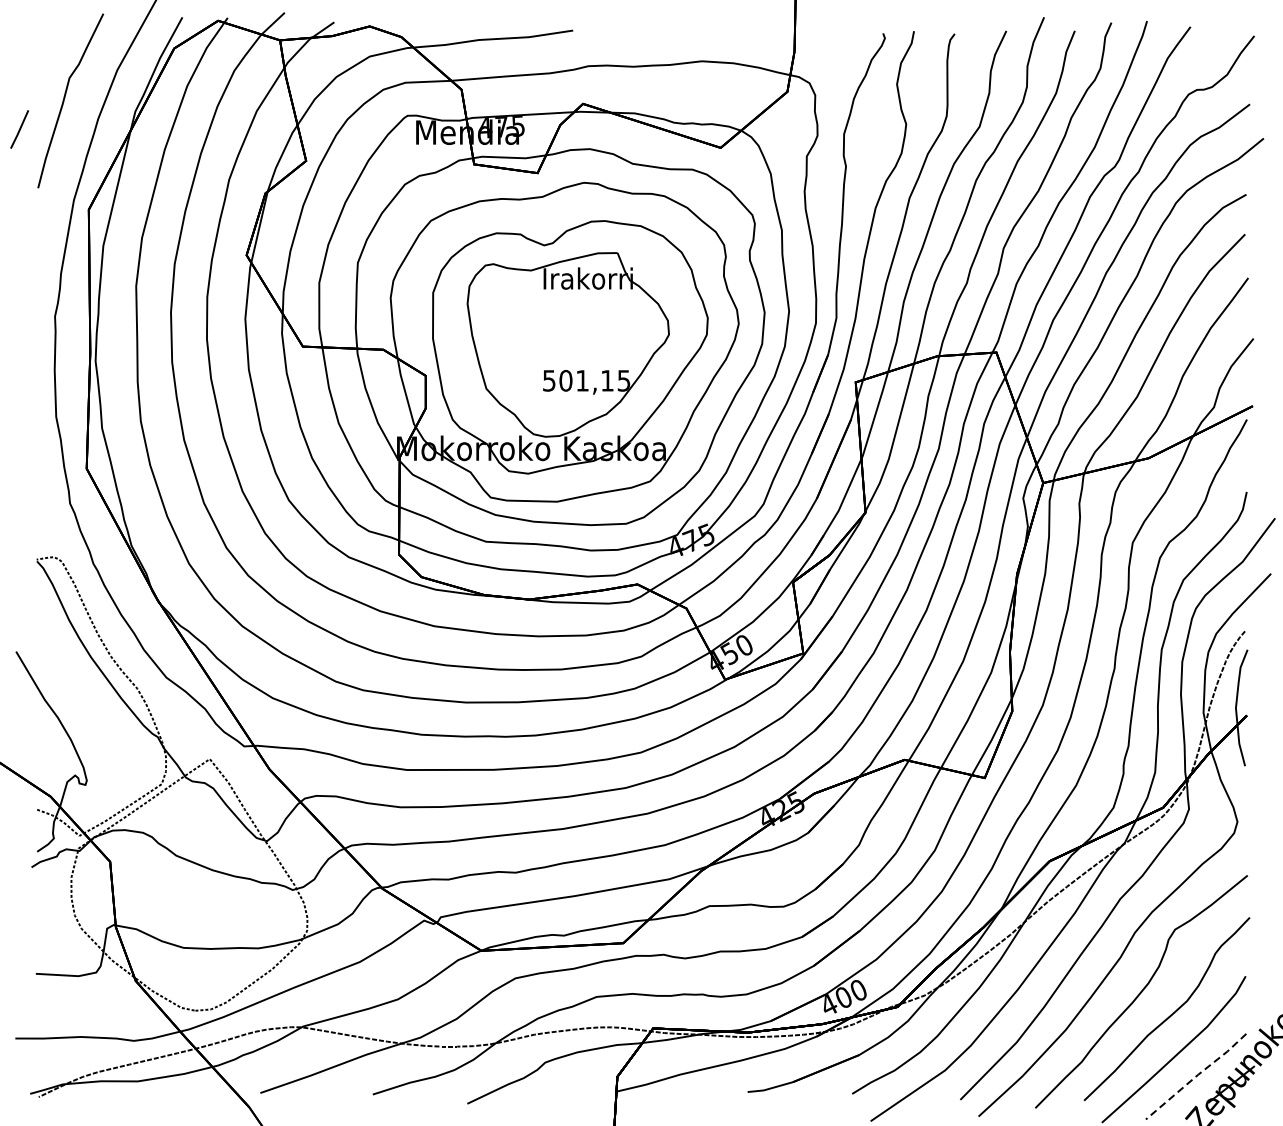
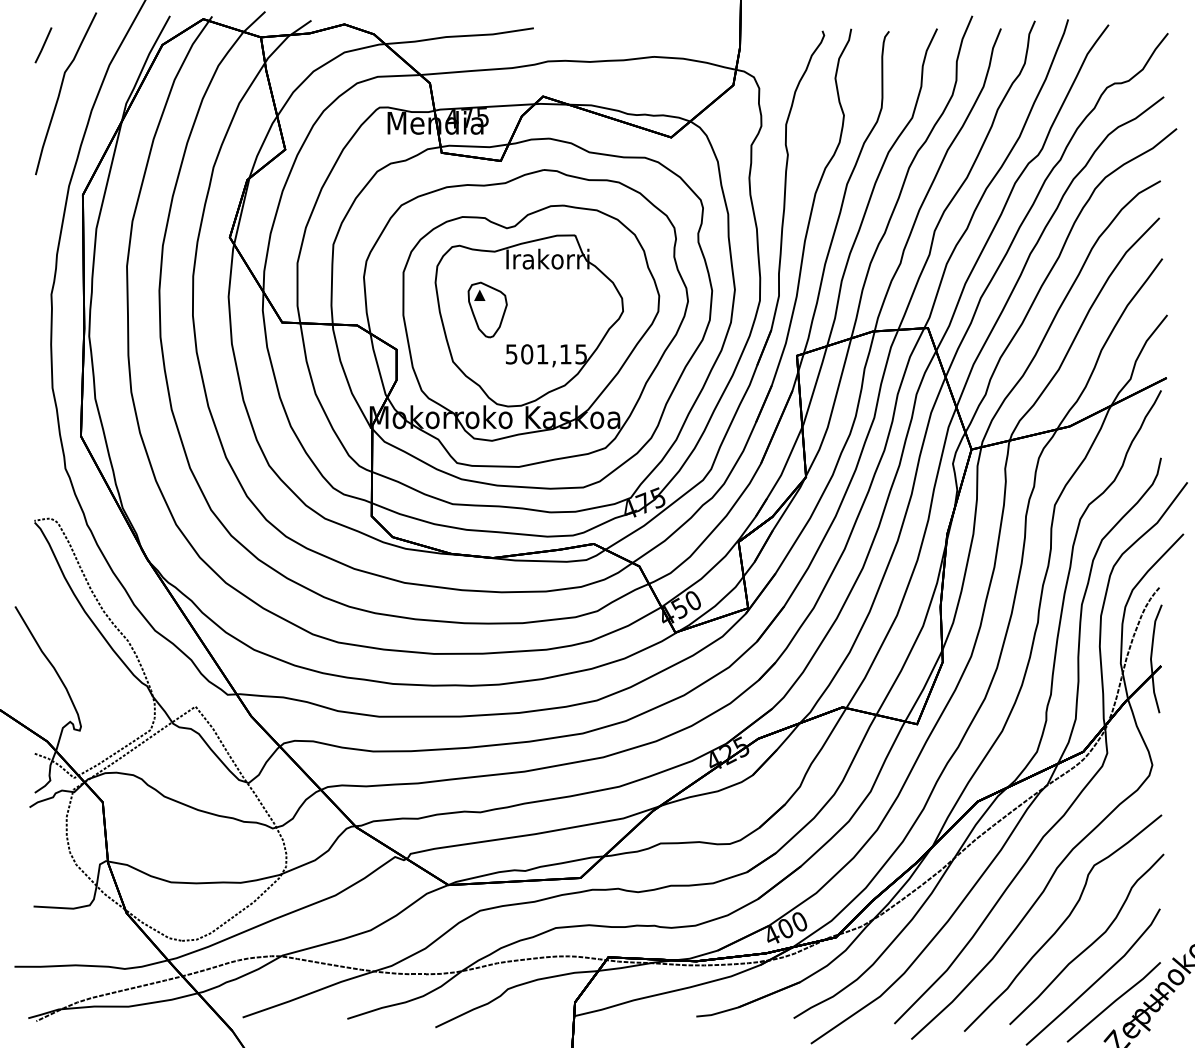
line: (19, 129) -> (43, 45), moved
part: (523, 332) -> (487, 309), added
line: (1196, 1075) -> (1114, 1001), dashed -> solid

